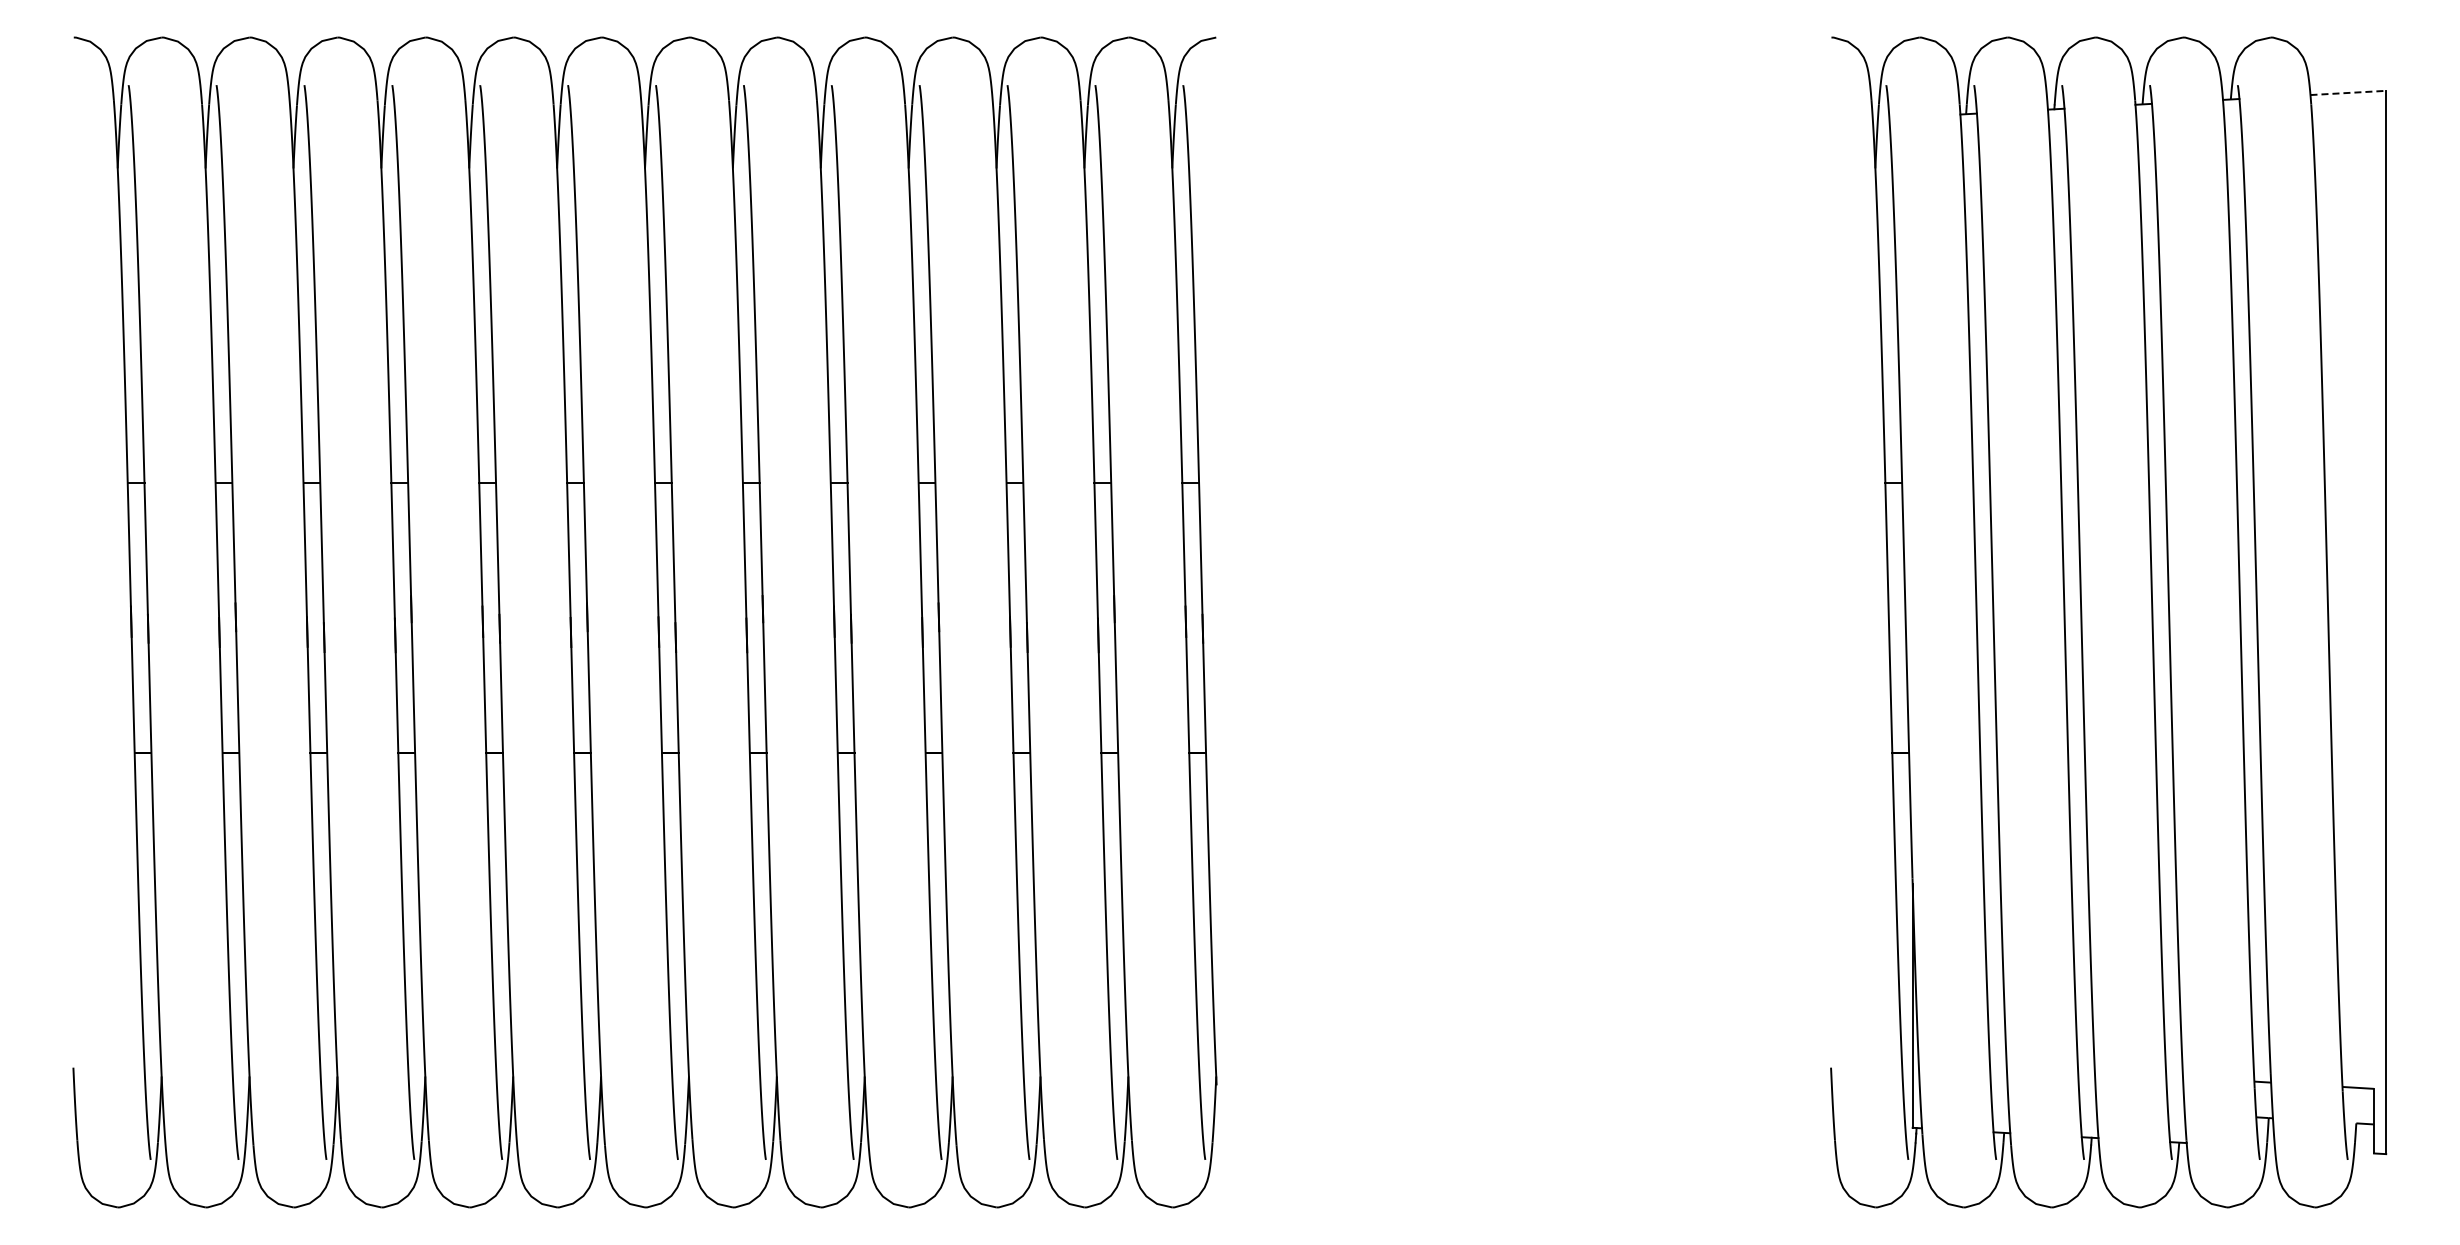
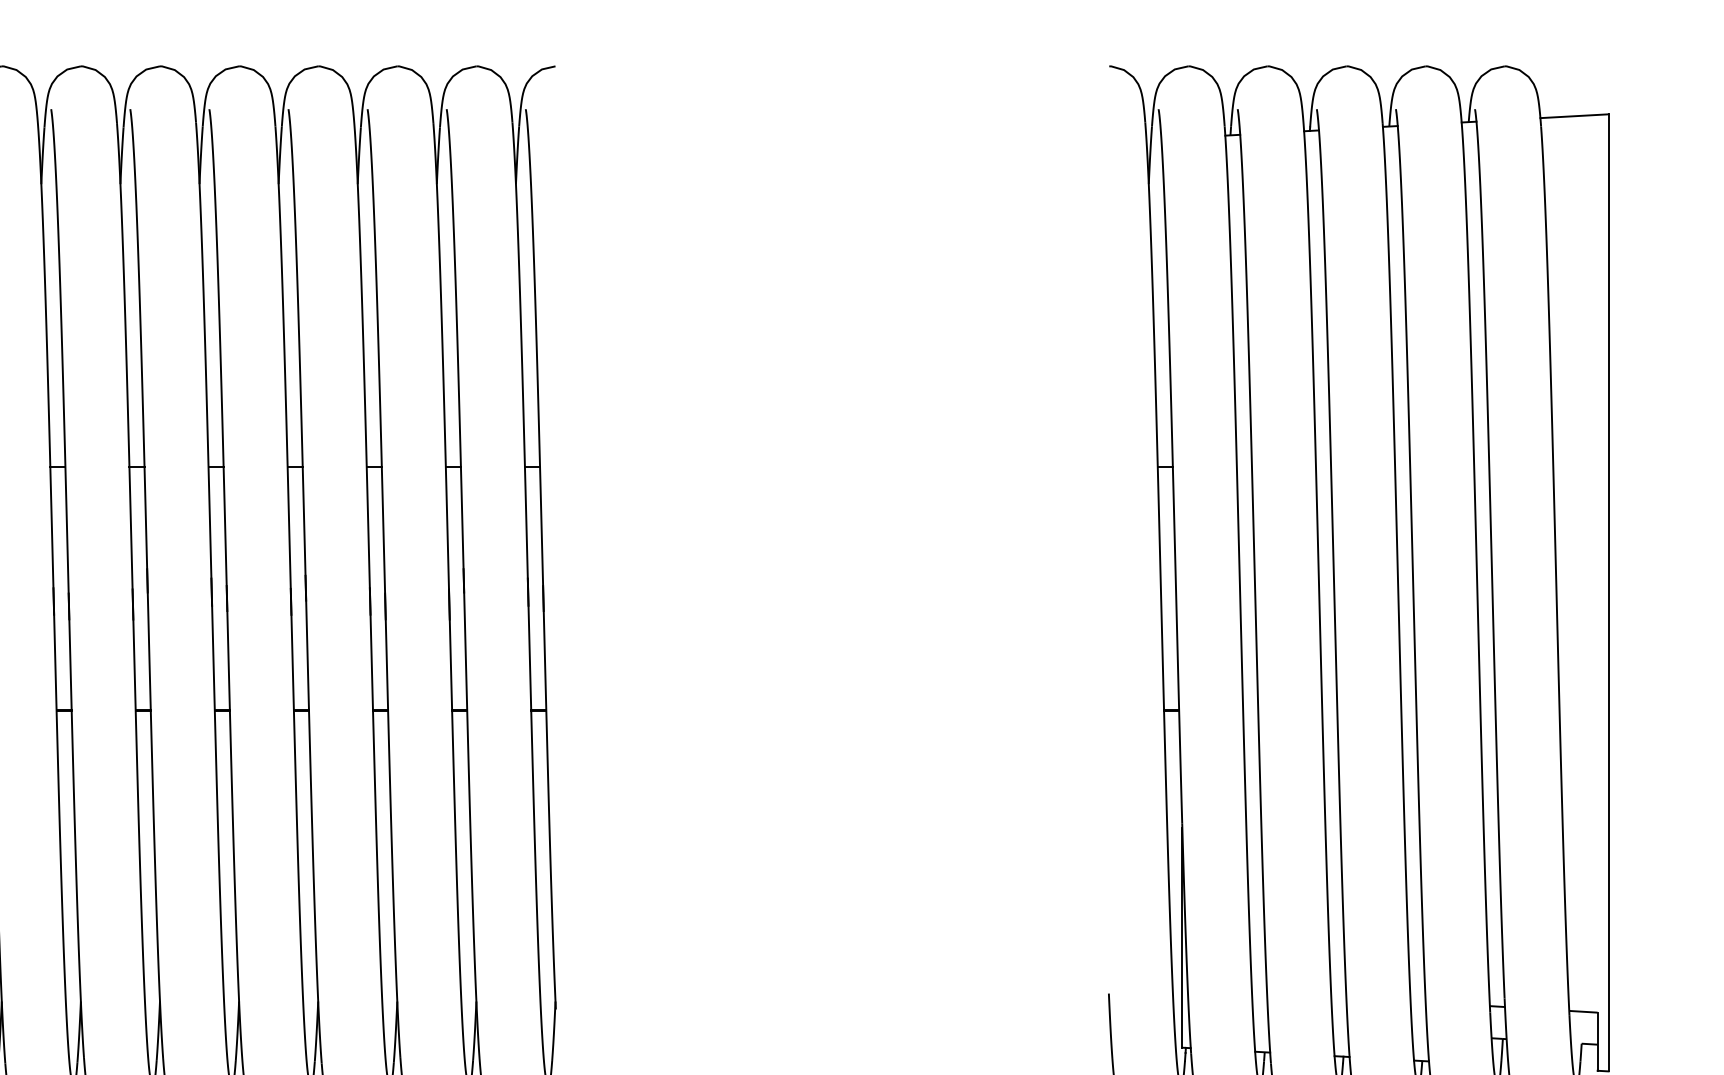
line: (2348, 92) -> (1574, 115), dashed -> solid

